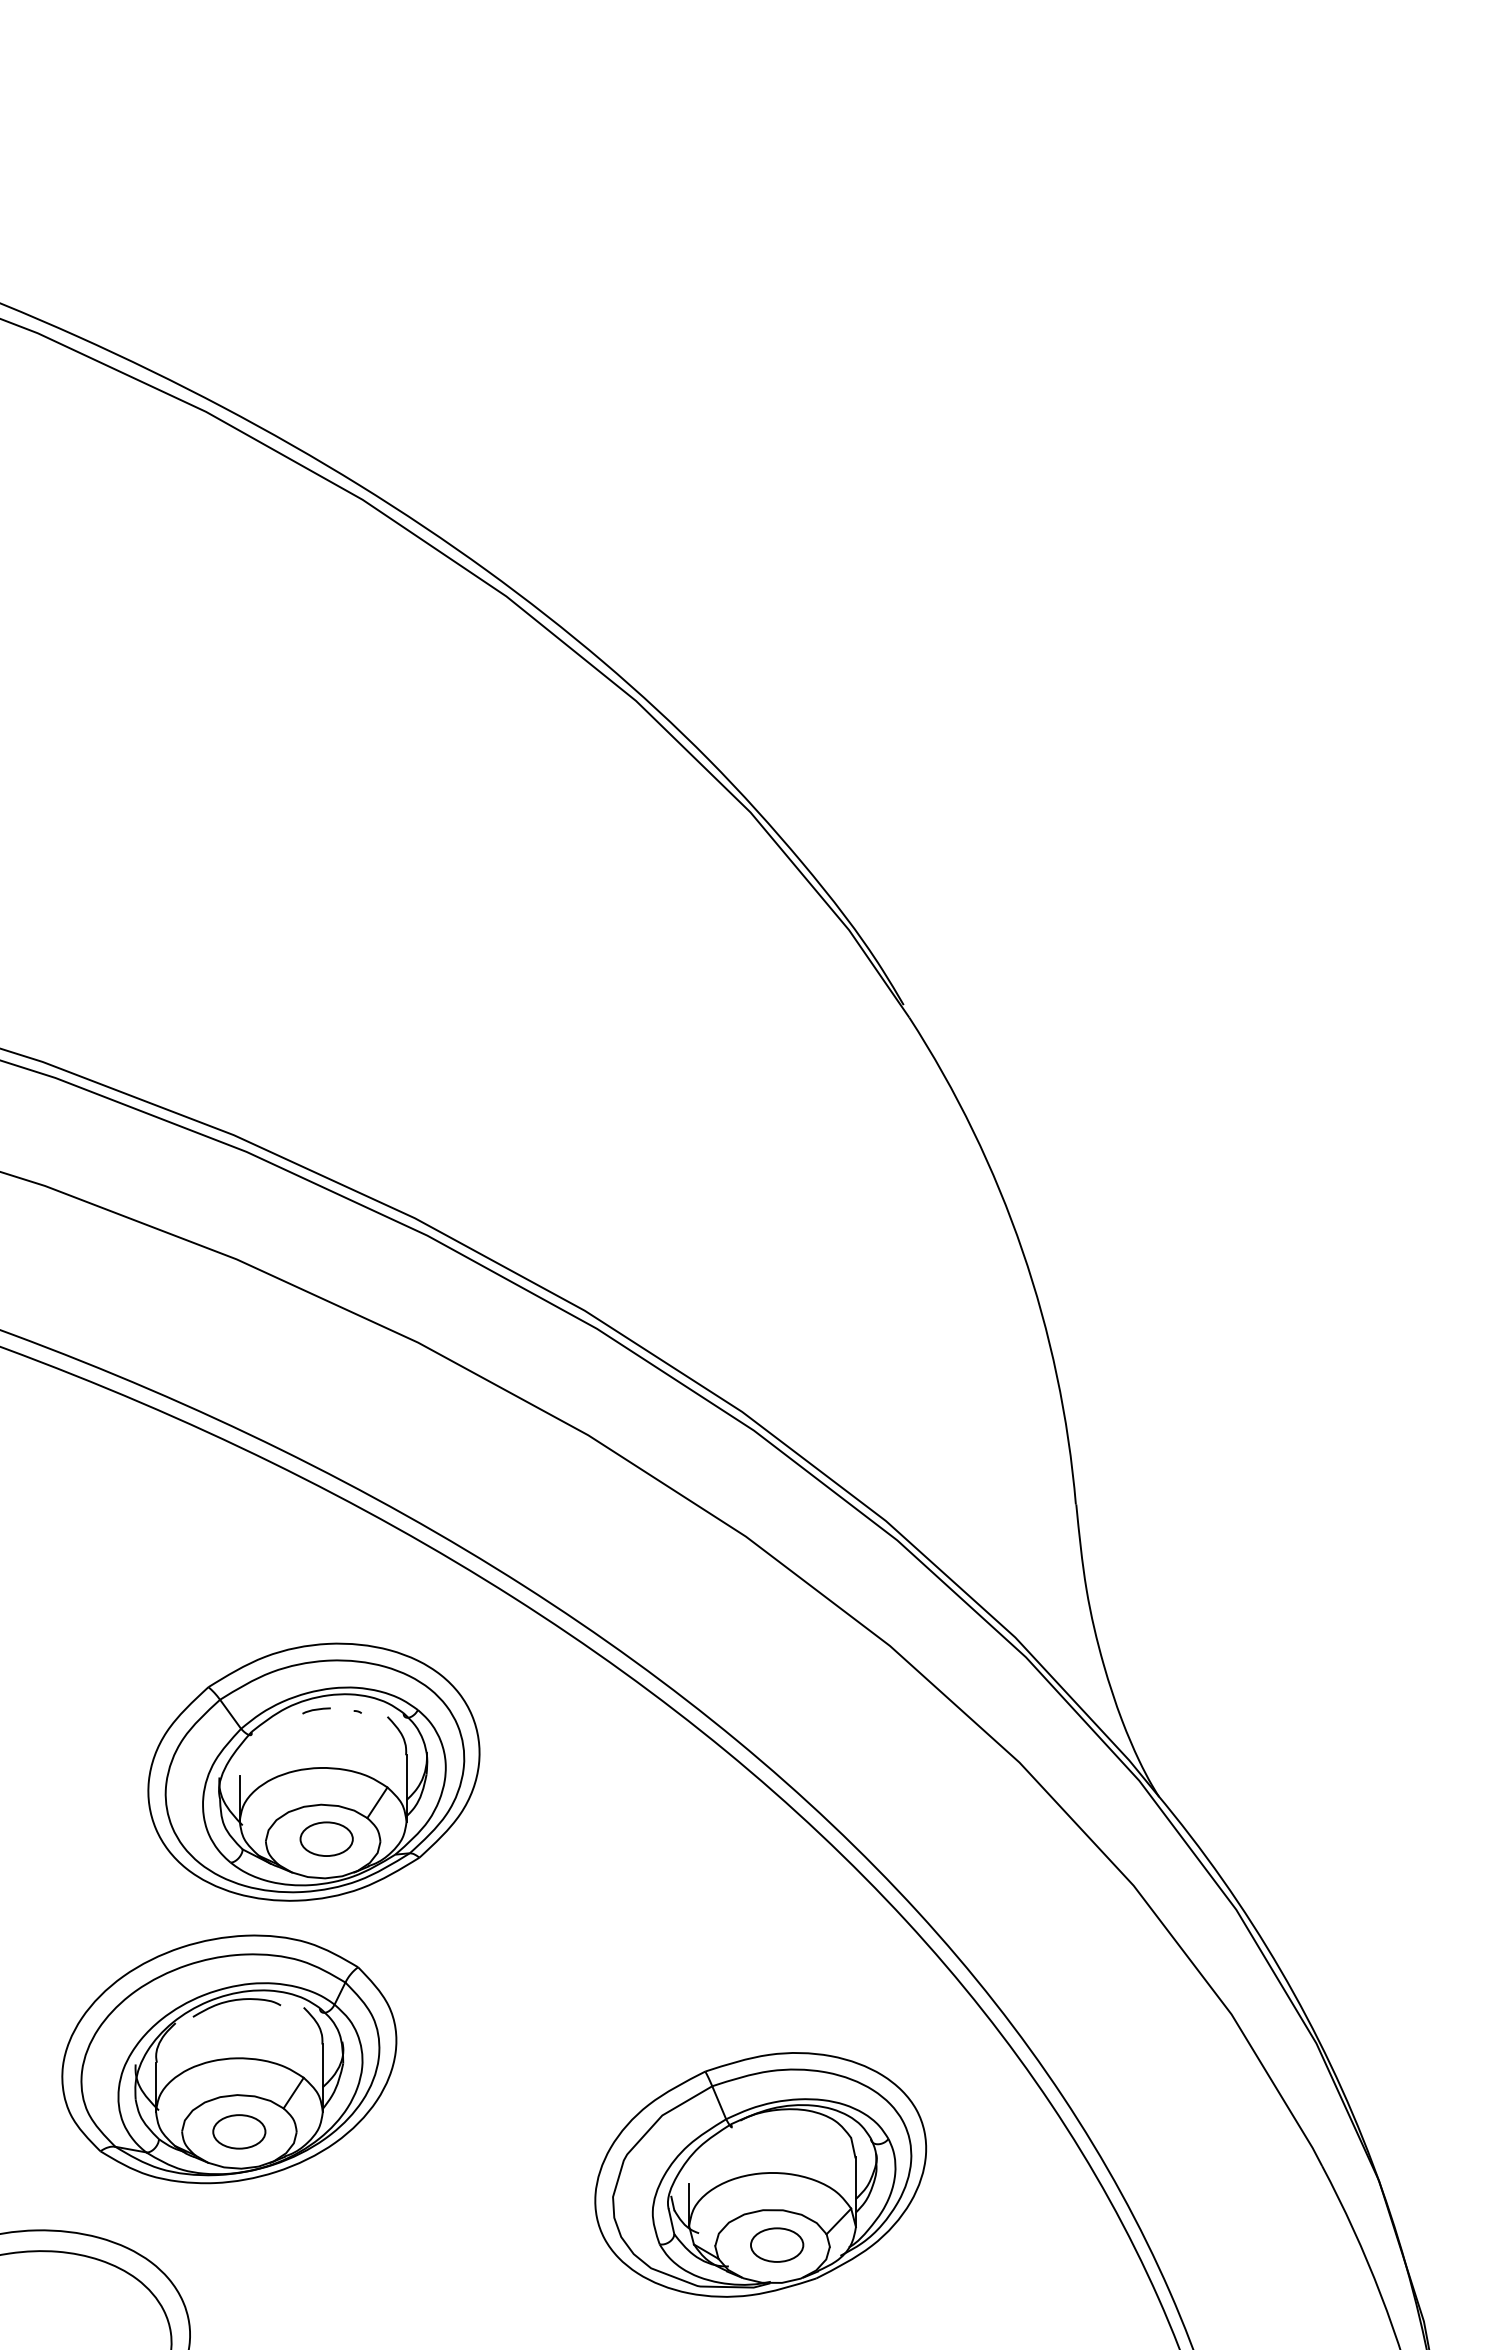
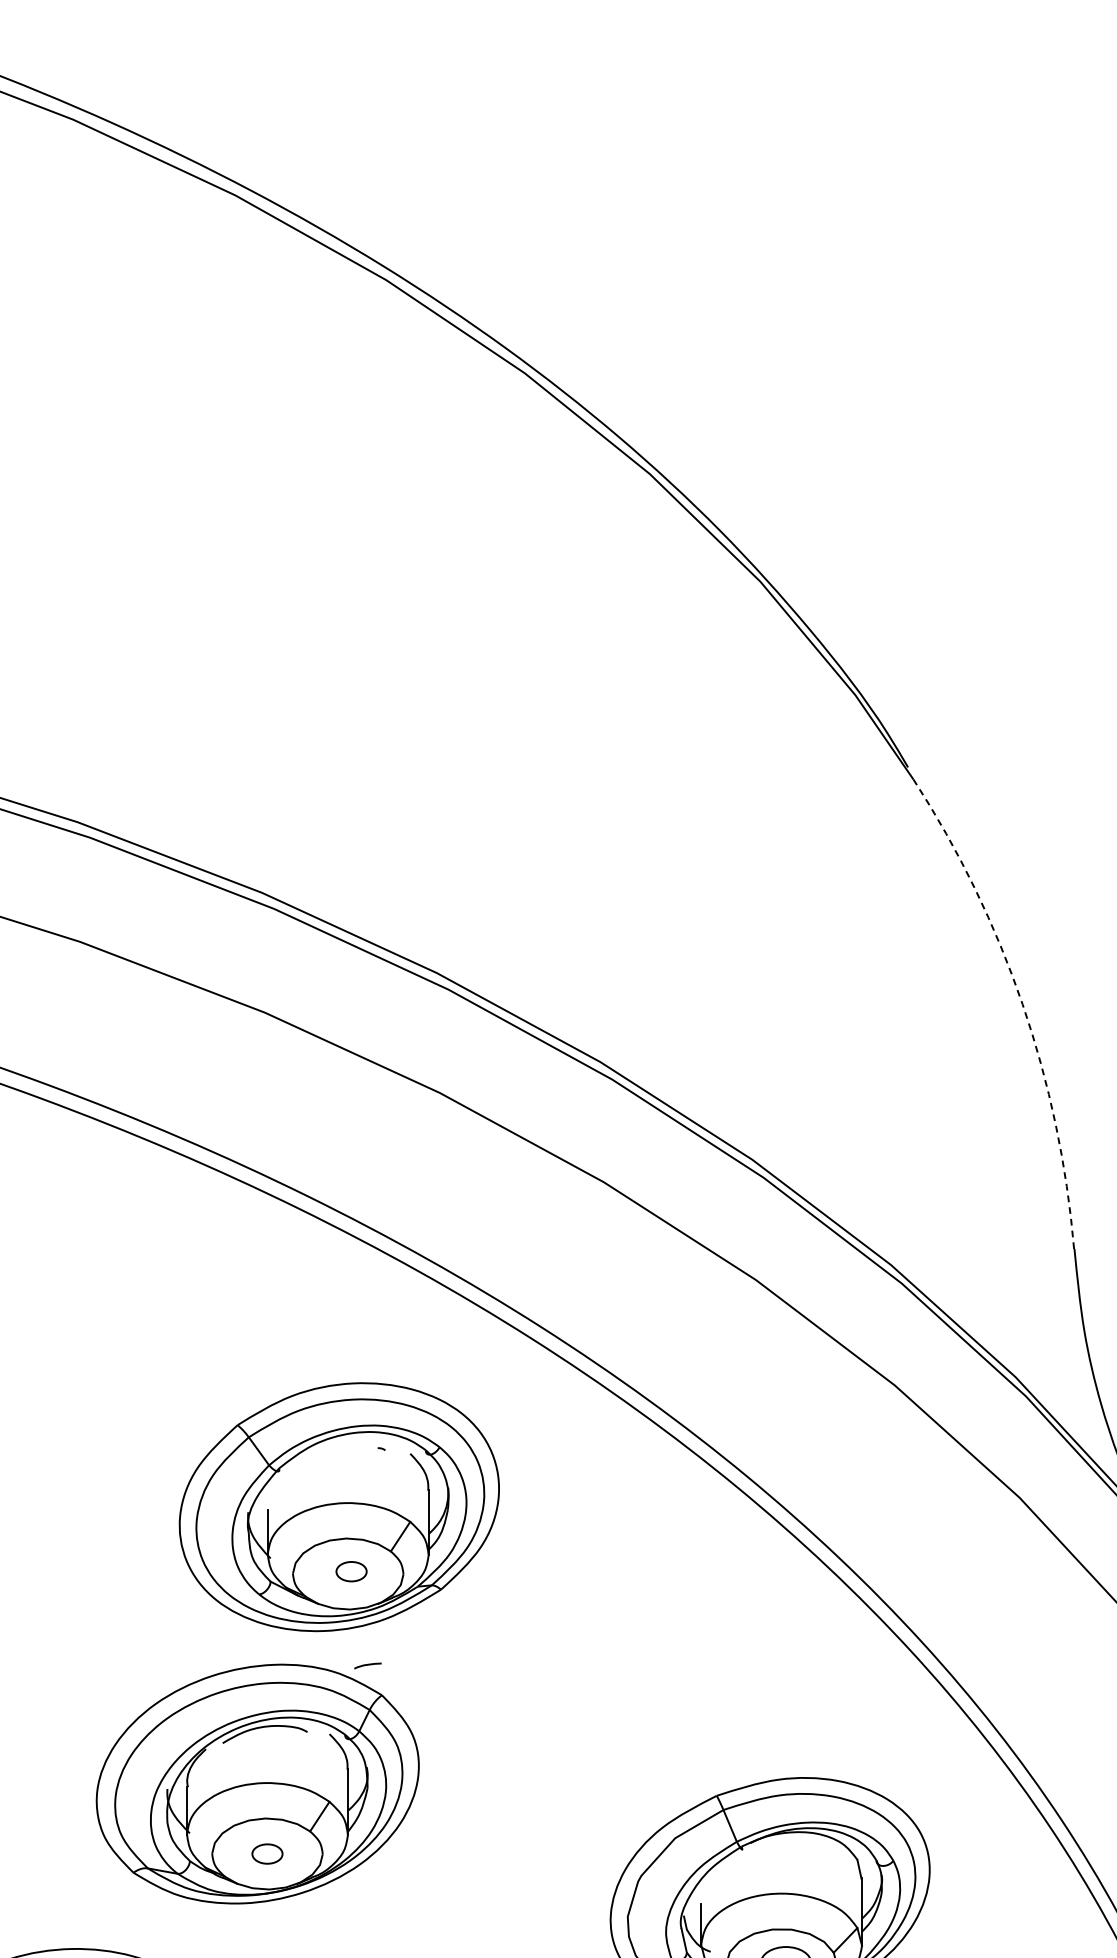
arc: (1022, 1250) -> (1022, 1004), solid -> dashed
curve: (316, 1710) -> (367, 1665), moved
part: (326, 1838) -> (351, 1571), size x0.6
part: (239, 2131) -> (267, 1853), size x0.6

